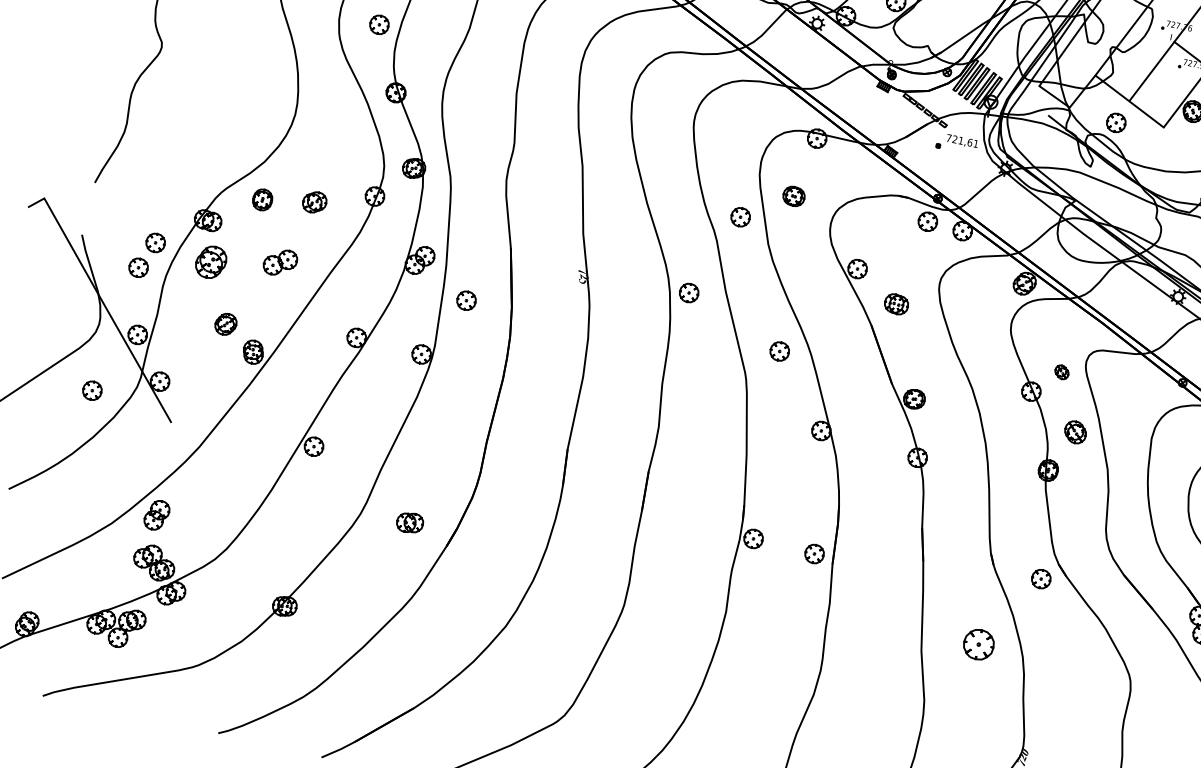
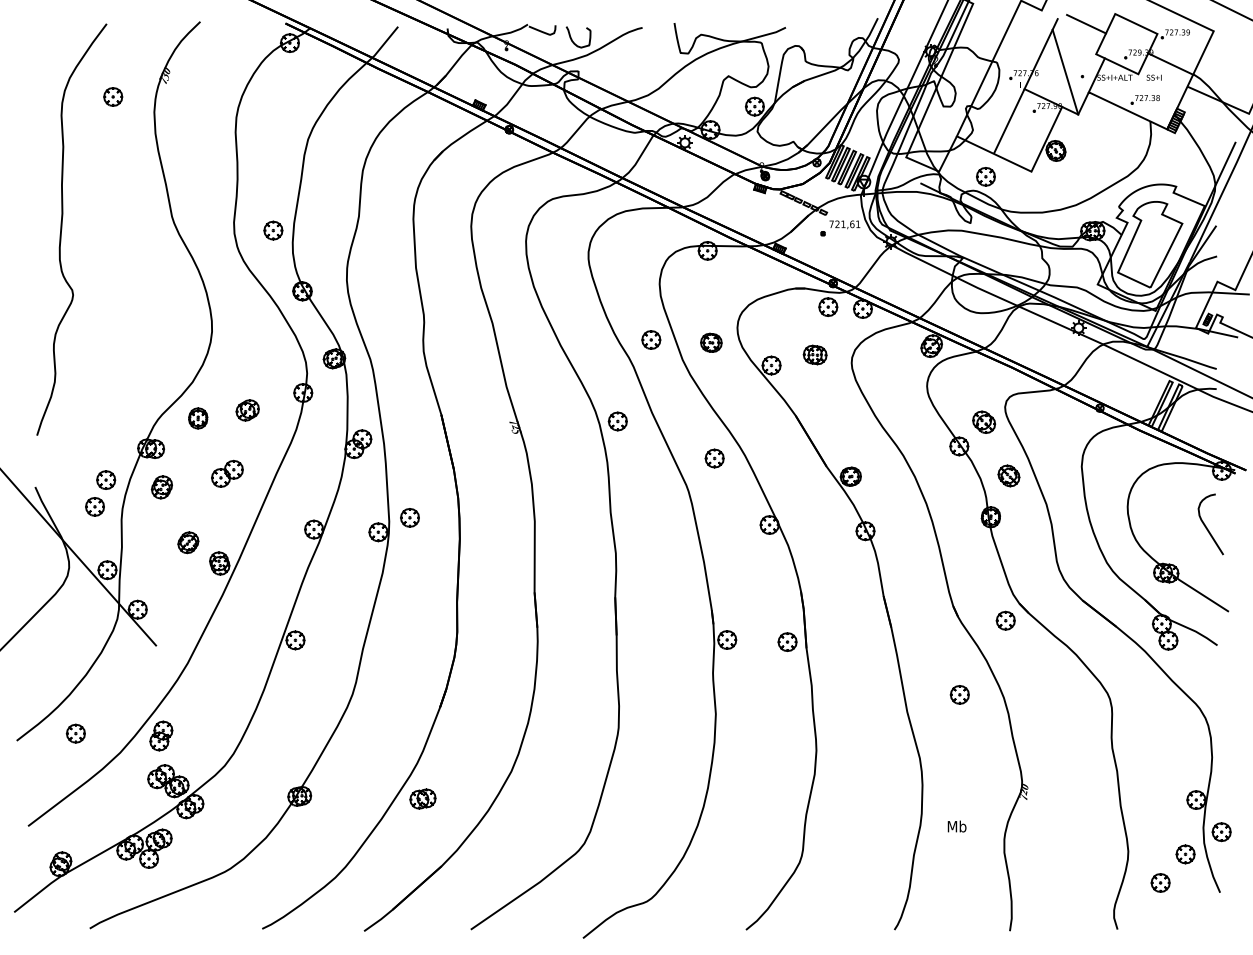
part: (794, 196) -> (711, 342), moved
part: (210, 262) -> (161, 487), size x0.71
part: (466, 300) -> (409, 517), moved
part: (895, 303) -> (814, 354), moved
part: (1062, 371) -> (984, 421), size x1.67
part: (91, 390) -> (75, 733), moved
part: (409, 522) -> (422, 798), moved
part: (978, 644) -> (959, 694), size x0.62

